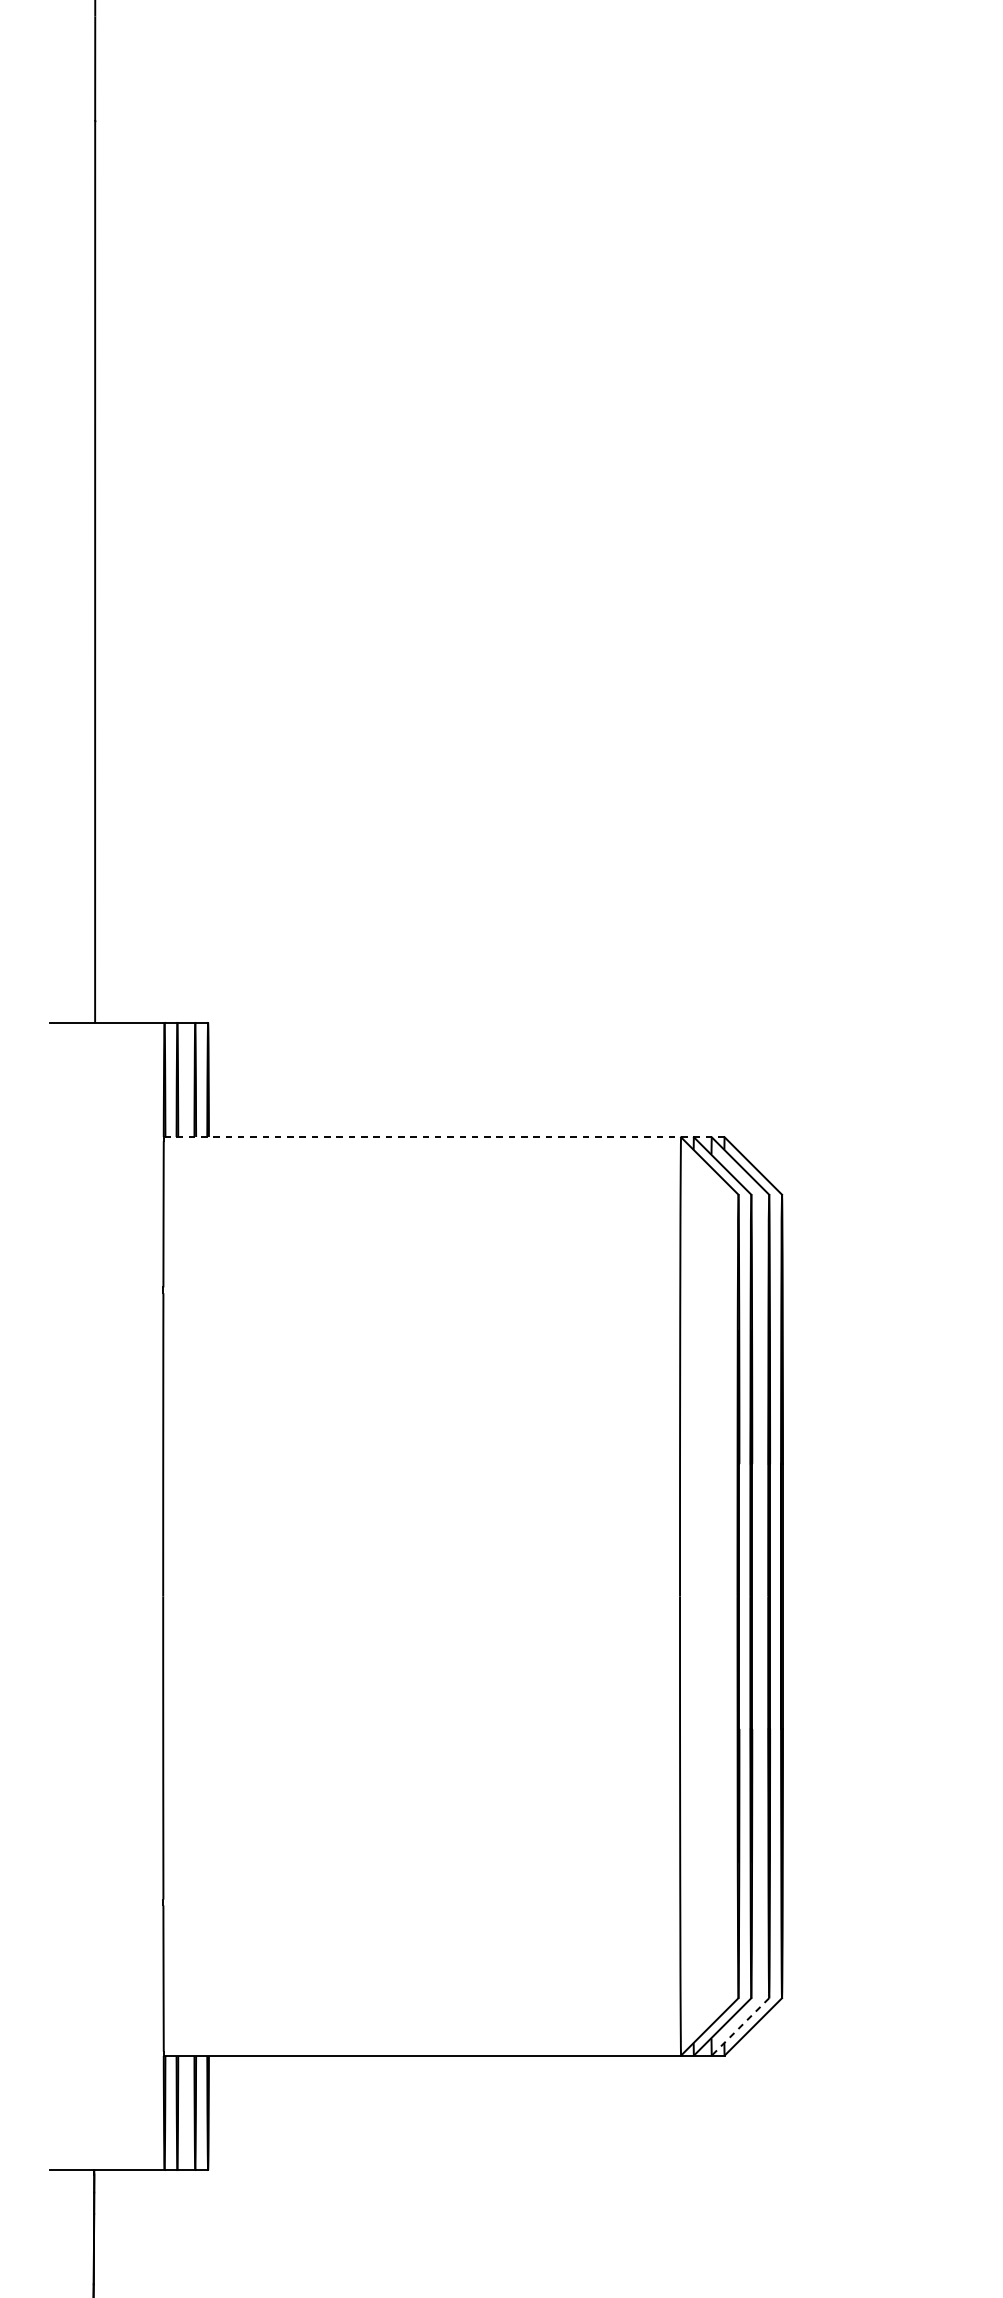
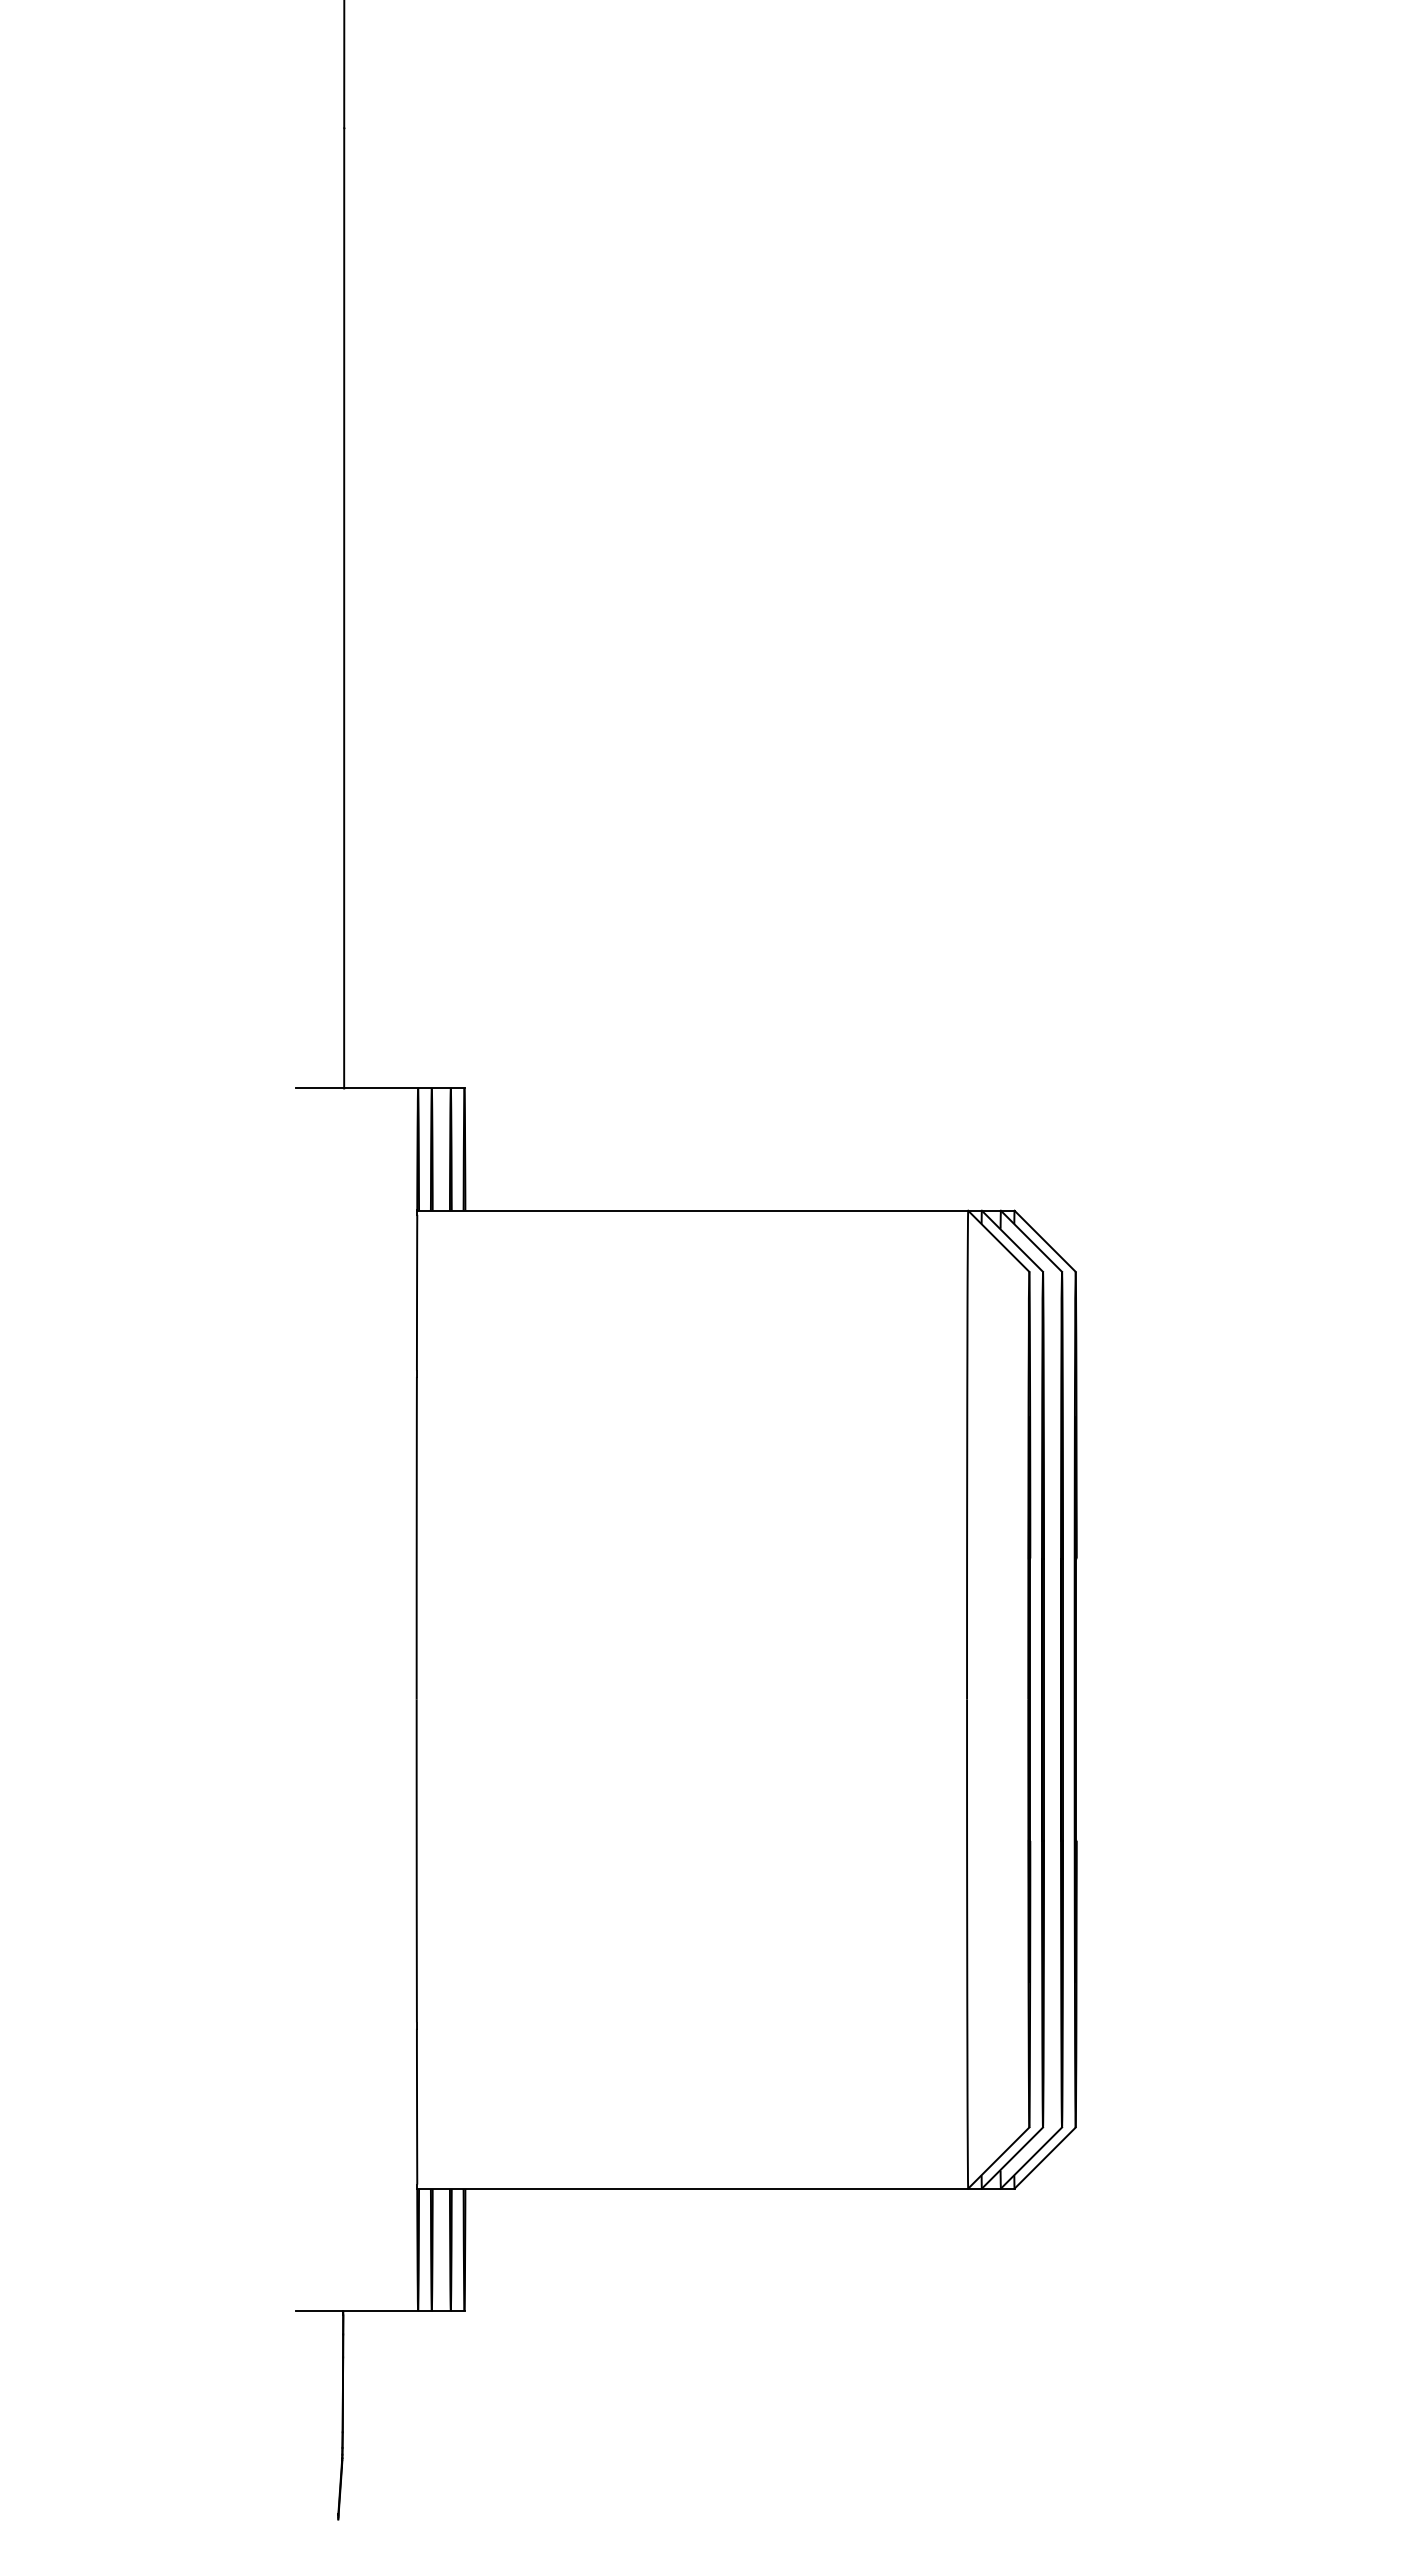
line: (443, 1137) -> (715, 1210), dashed -> solid
line: (740, 2027) -> (1031, 2158), dashed -> solid

